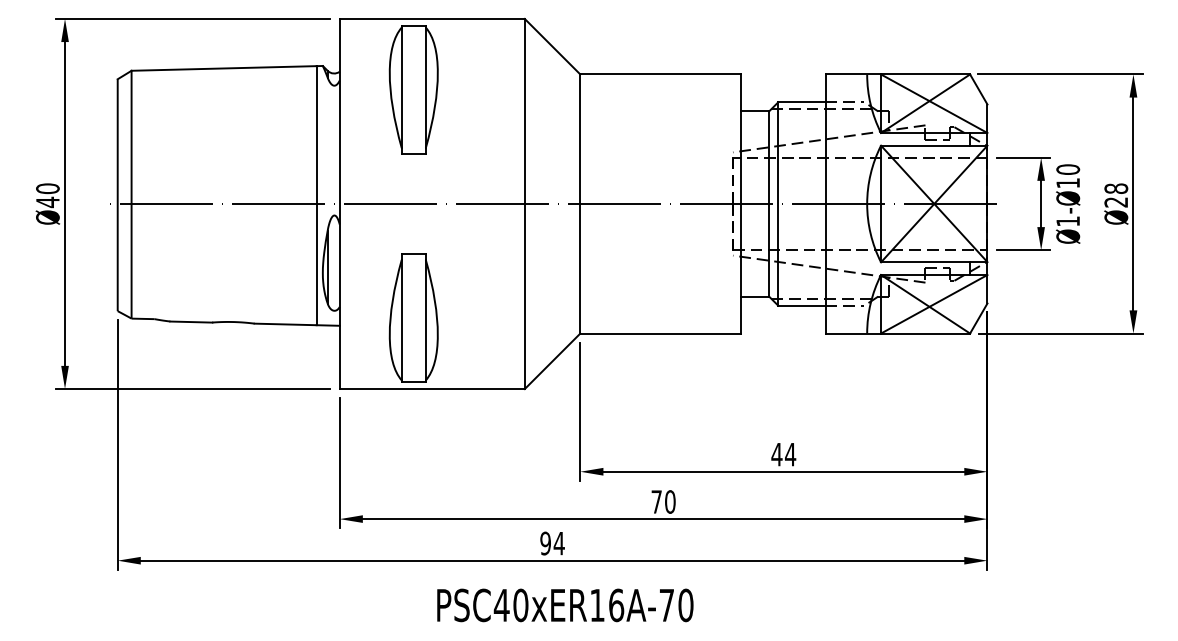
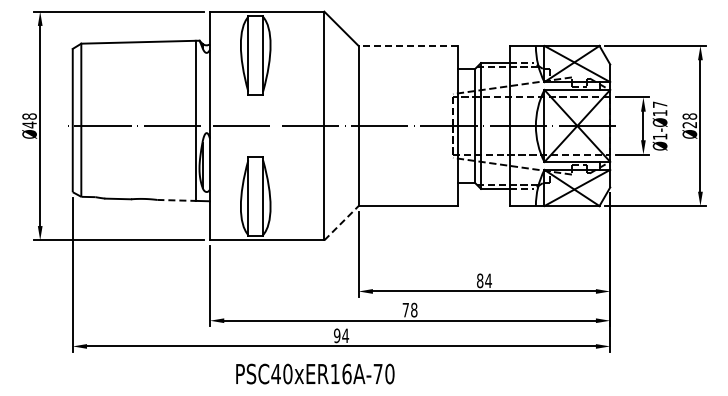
line: (661, 73) -> (408, 45), solid -> dashed
text: (1067, 169) -> (659, 104), Ø1-Ø10 -> Ø1-Ø17
text: (47, 188) -> (29, 116), Ø40 -> Ø48
line: (287, 324) -> (177, 200), solid -> dashed
line: (552, 360) -> (341, 222), solid -> dashed
text: (775, 454) -> (479, 280), 44 -> 84
text: (670, 502) -> (414, 310), 70 -> 78
text: (565, 604) -> (315, 373), moved

